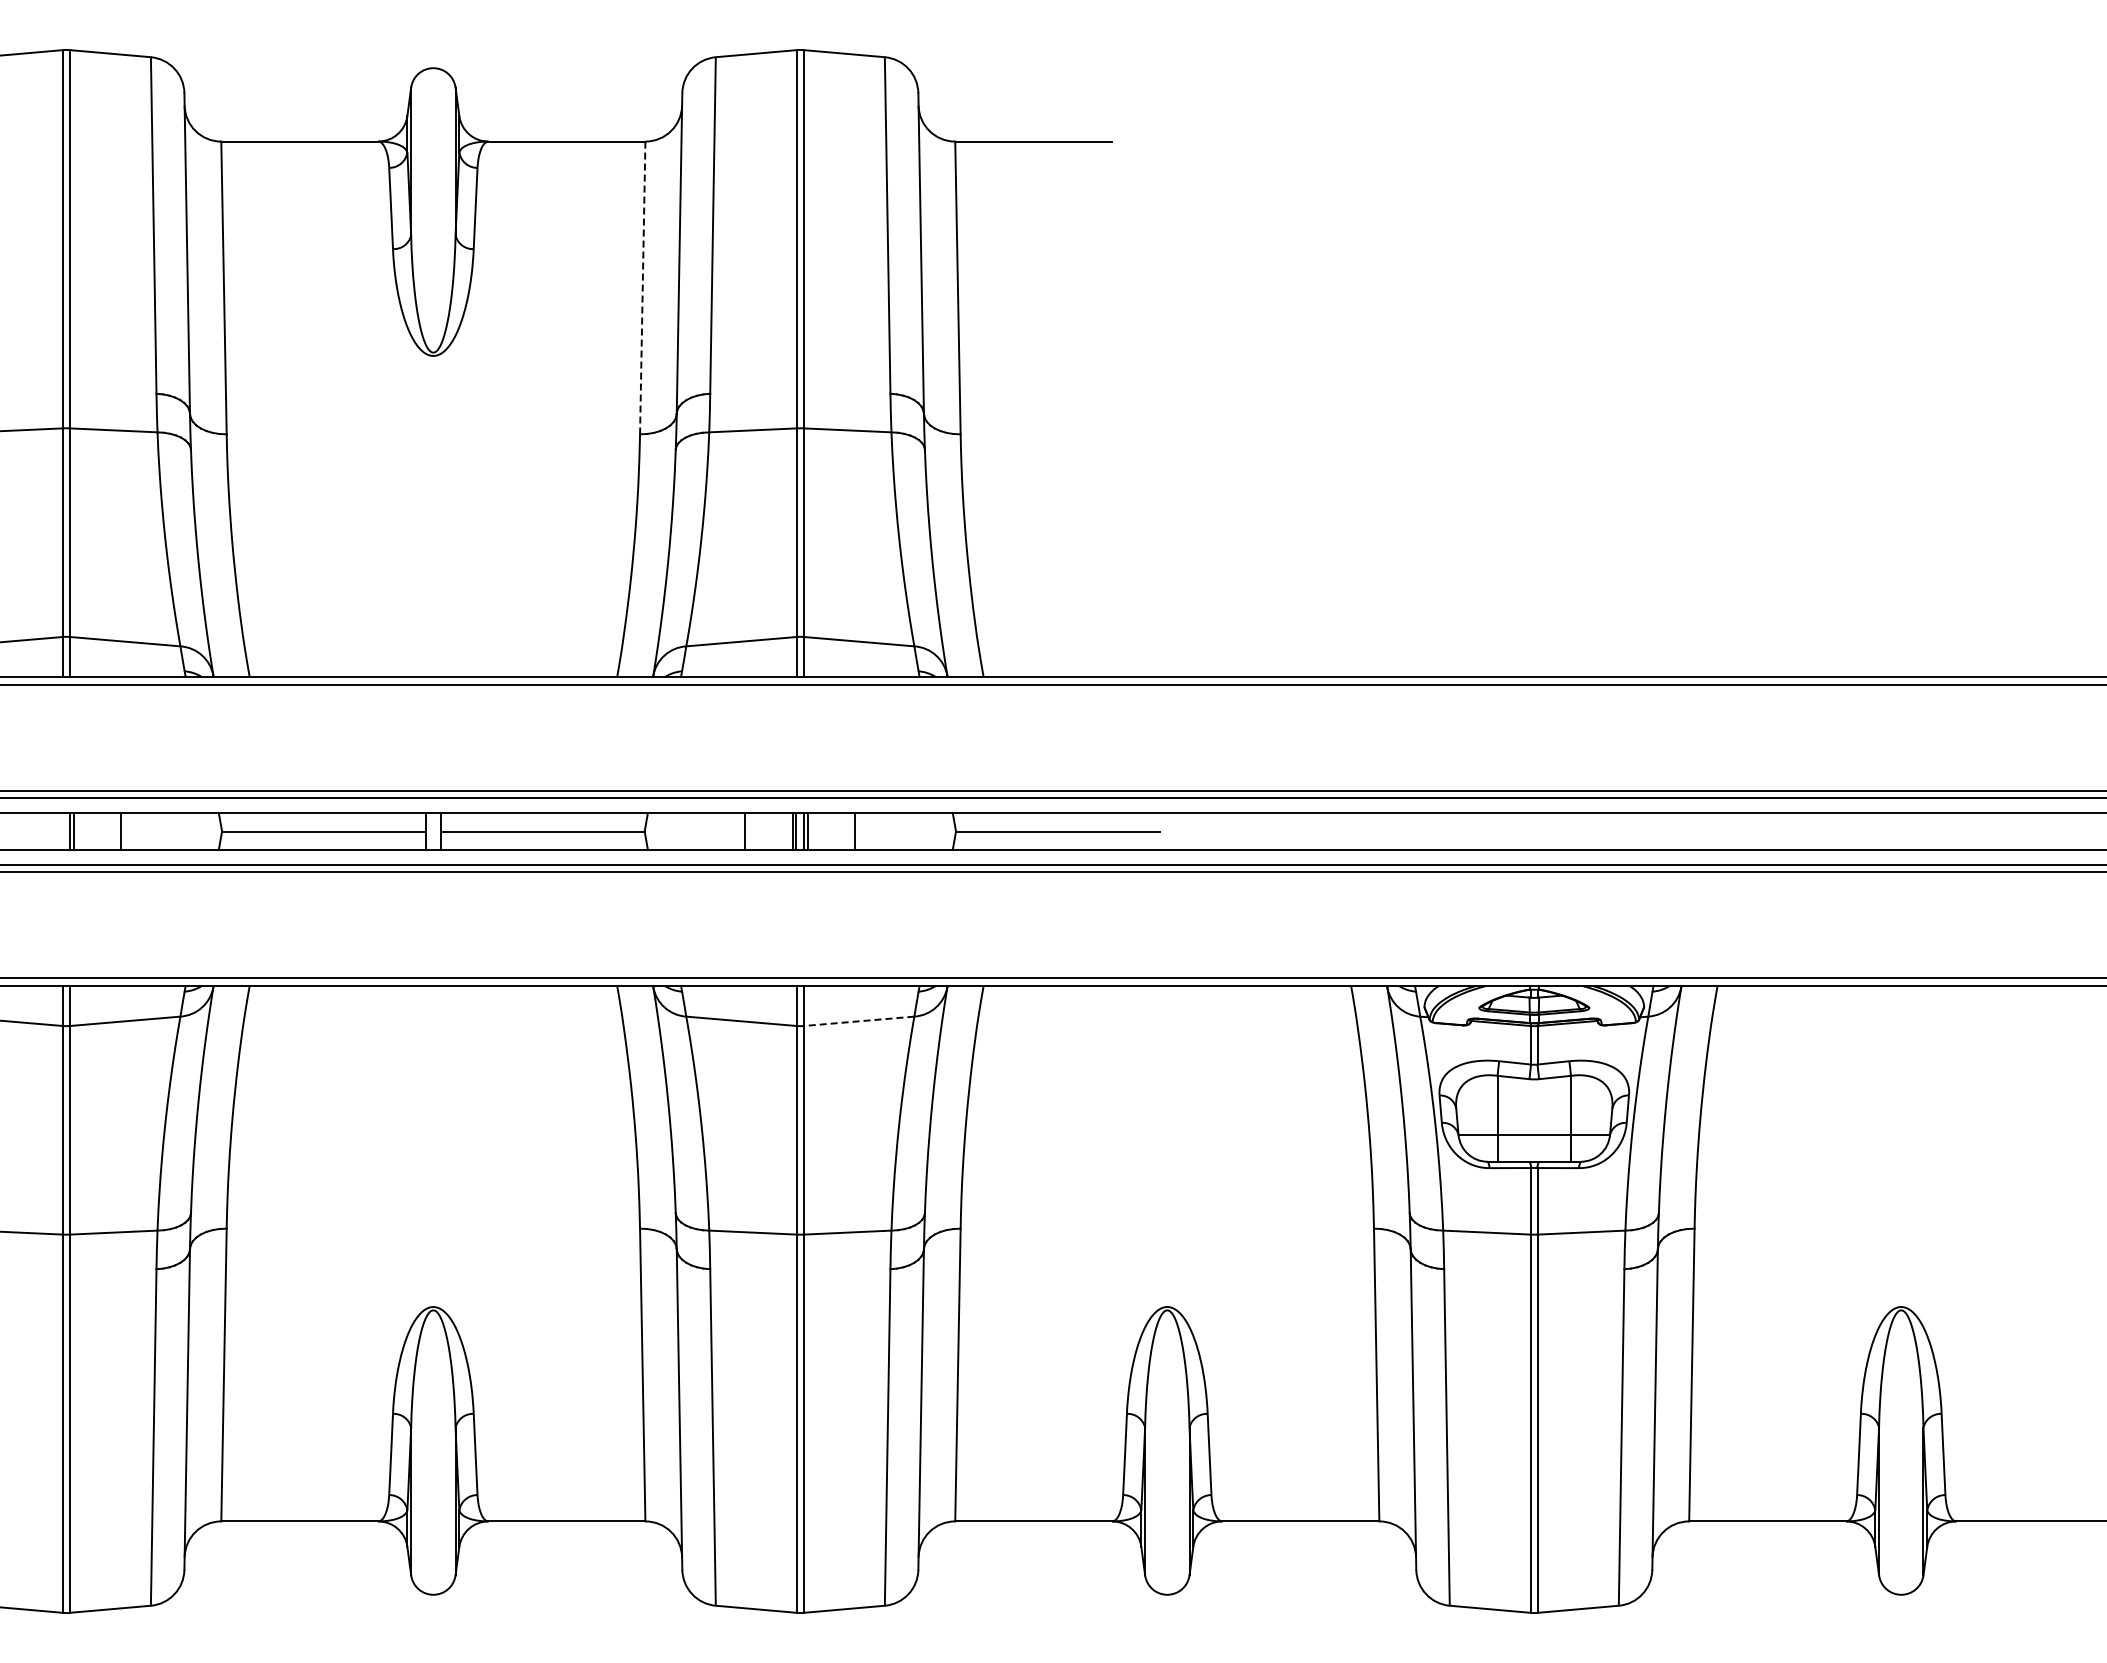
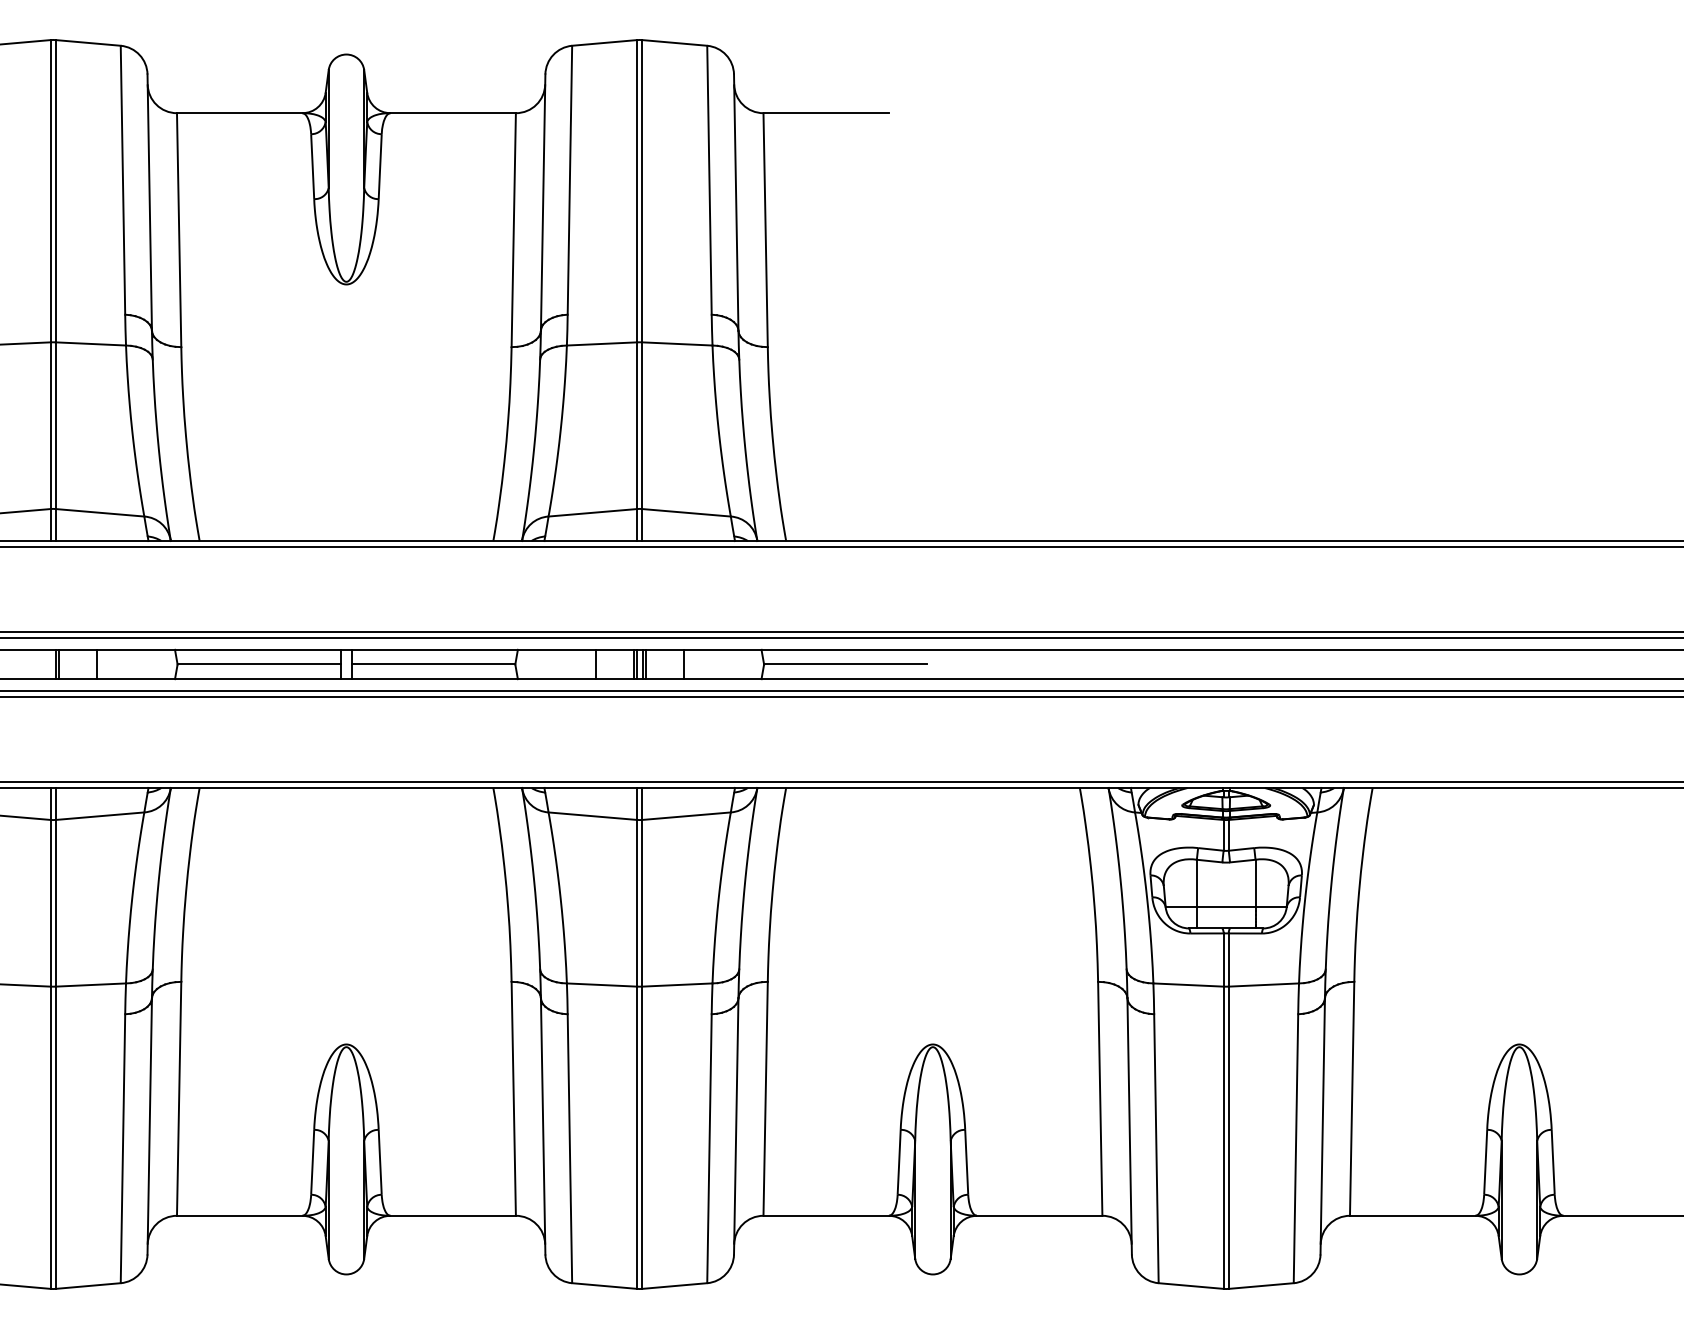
line: (642, 288) -> (513, 230), dashed -> solid
line: (858, 1021) -> (686, 816), dashed -> solid

